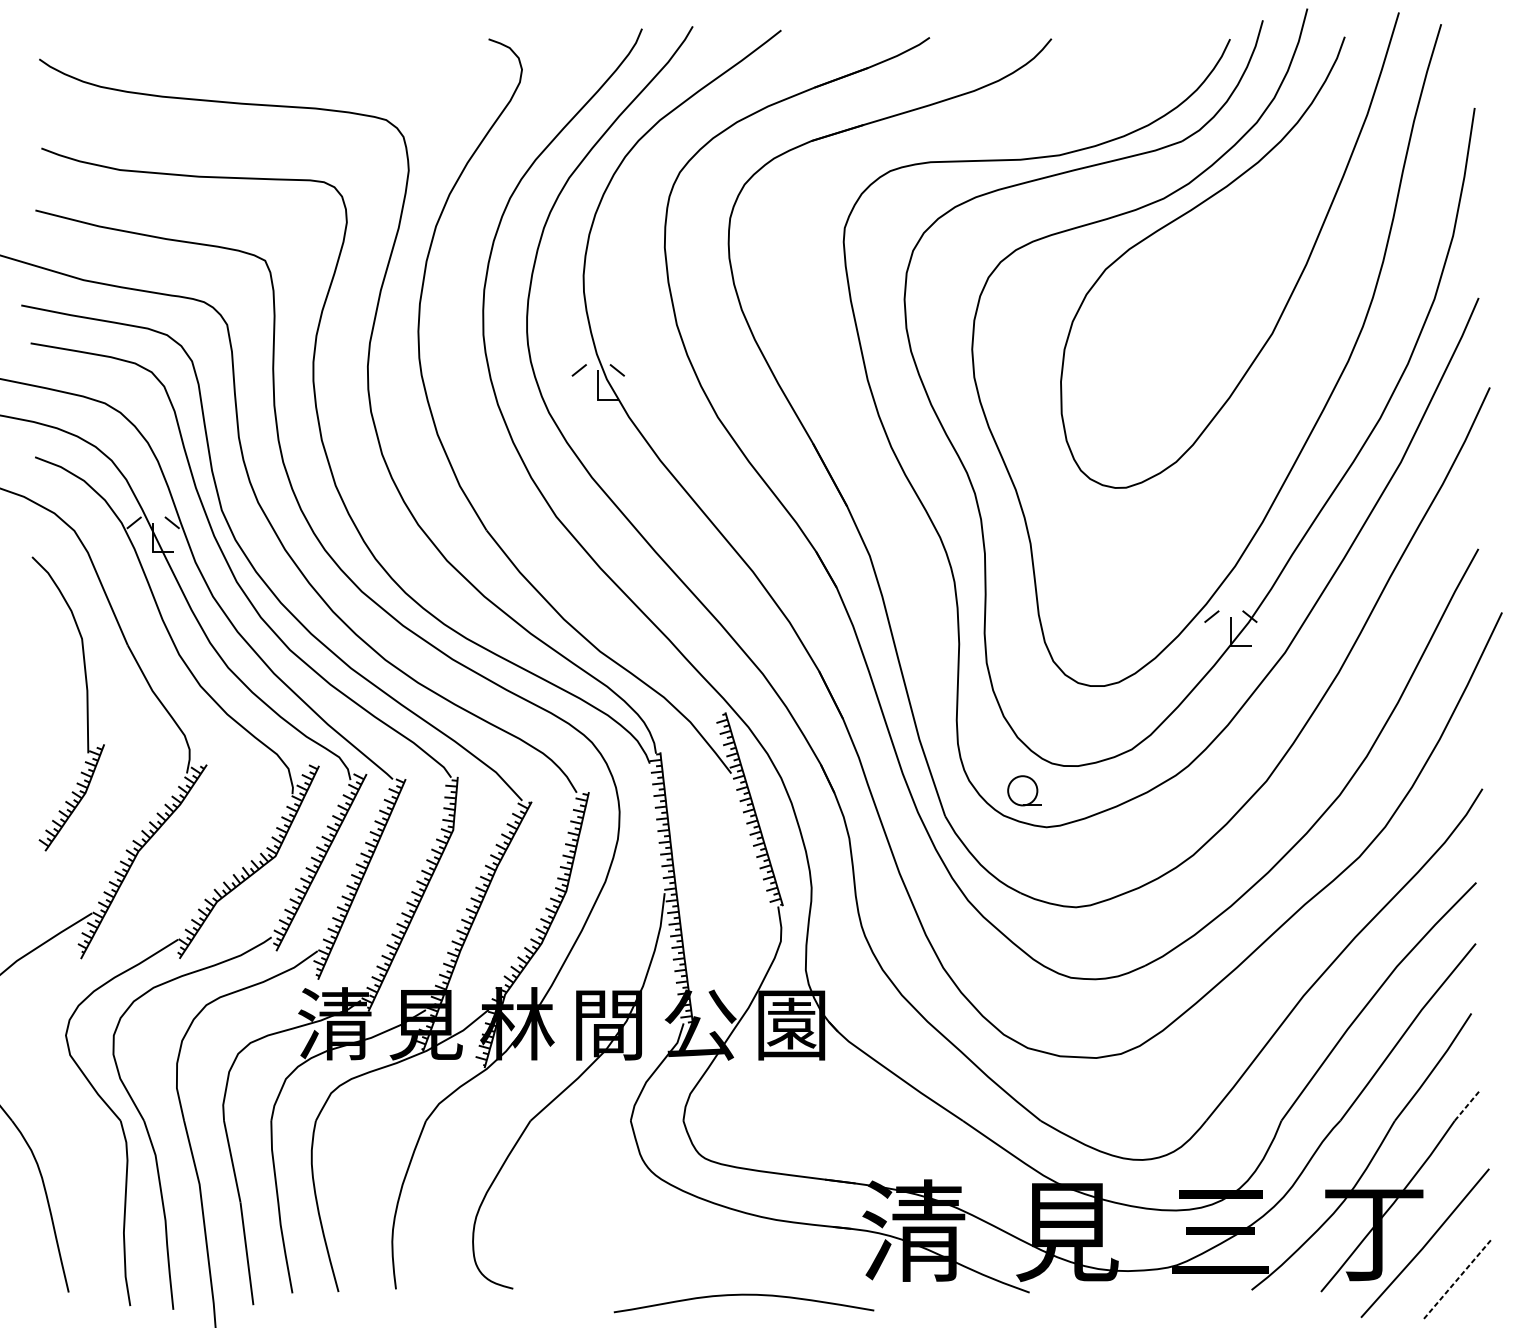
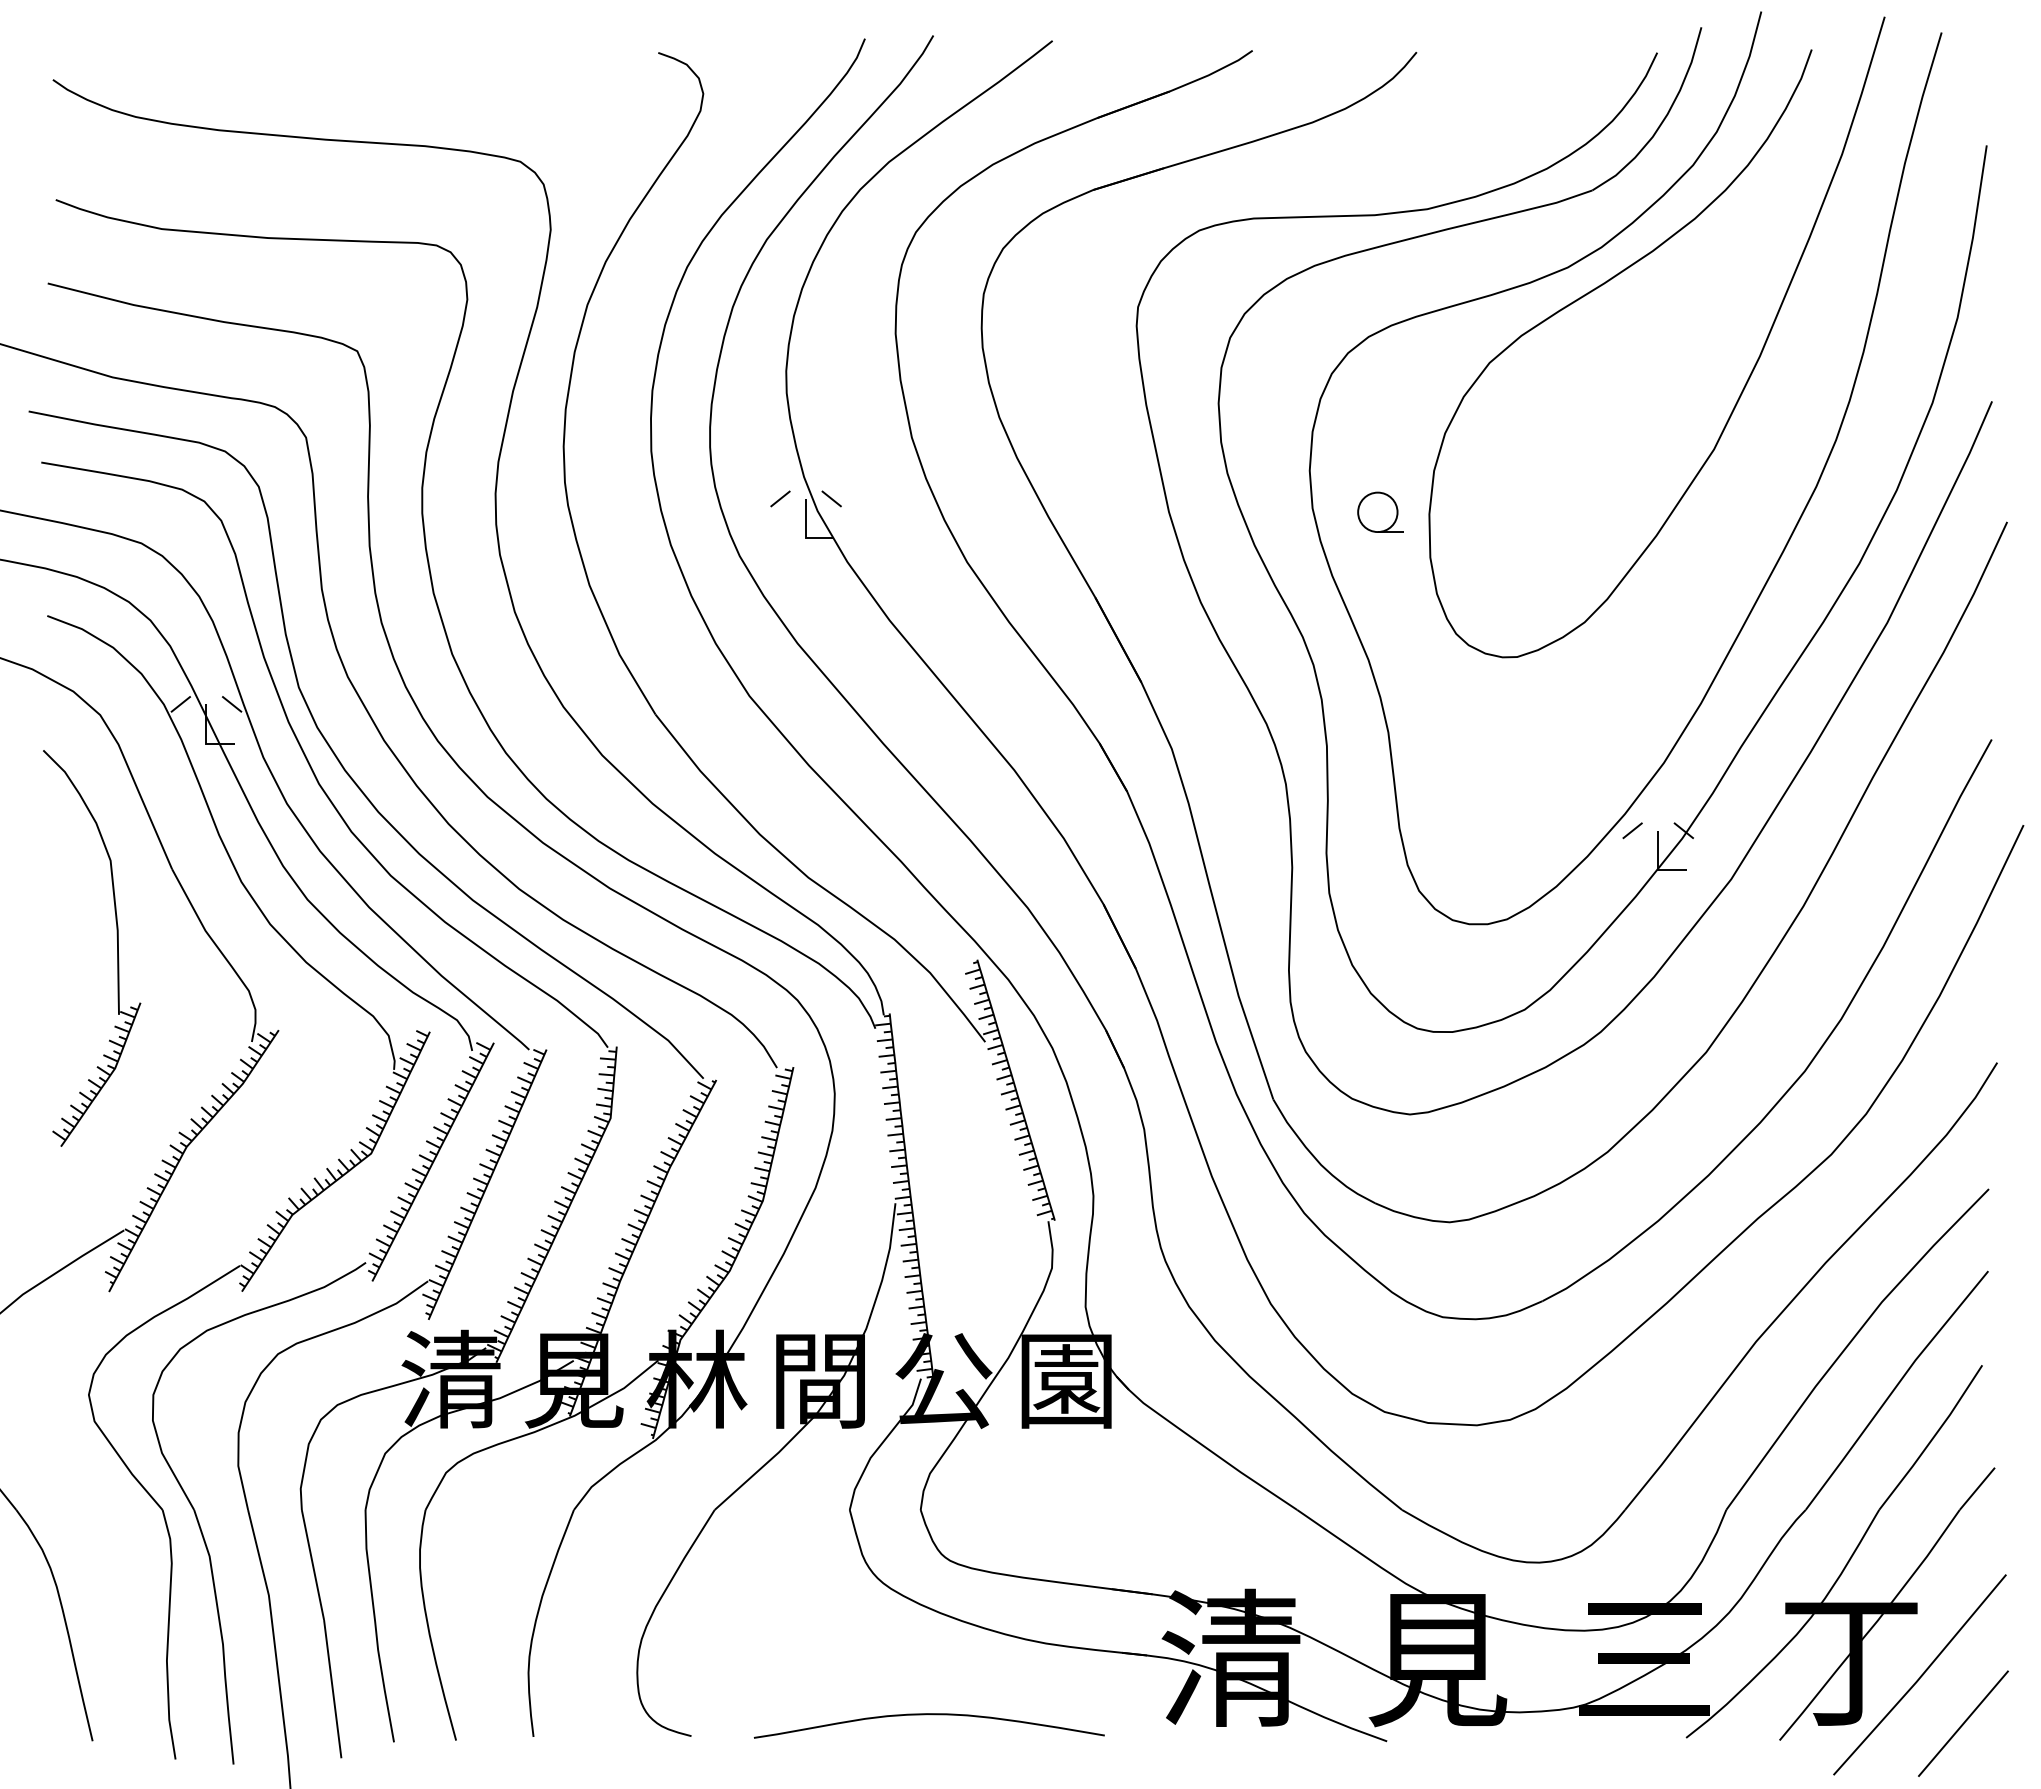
part: (1024, 790) -> (1380, 511), moved
line: (1467, 1104) -> (1977, 1488), dashed -> solid
line: (1457, 1279) -> (1963, 1723), dashed -> solid
curve: (744, 1295) -> (930, 1715), moved

